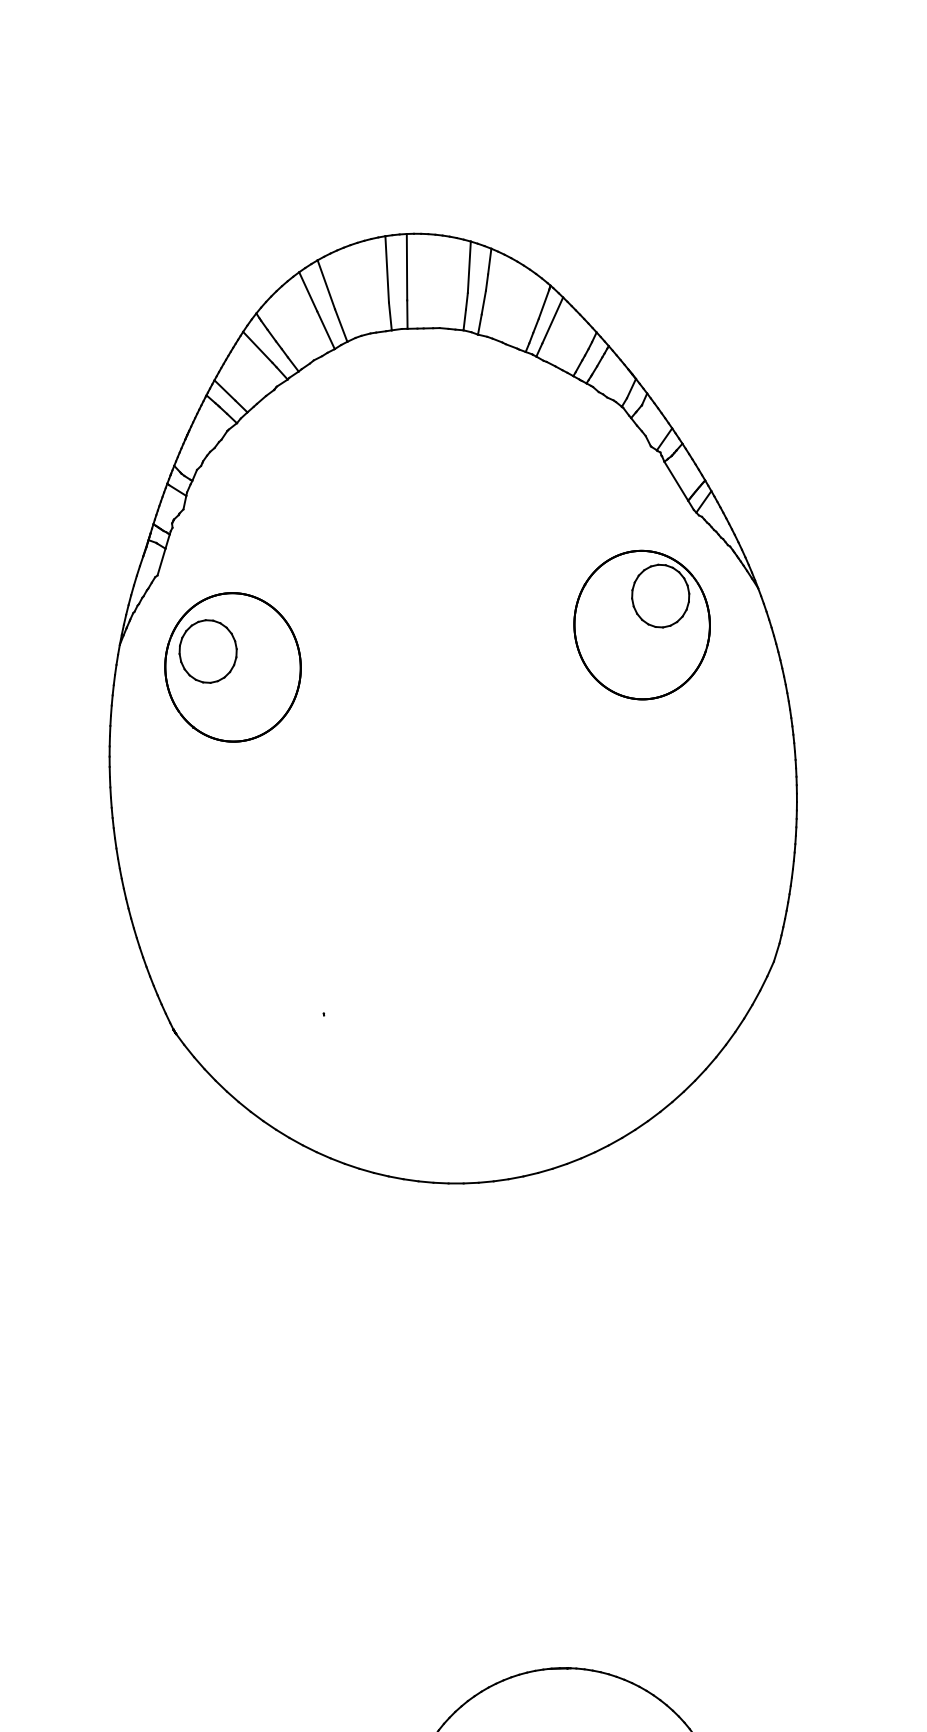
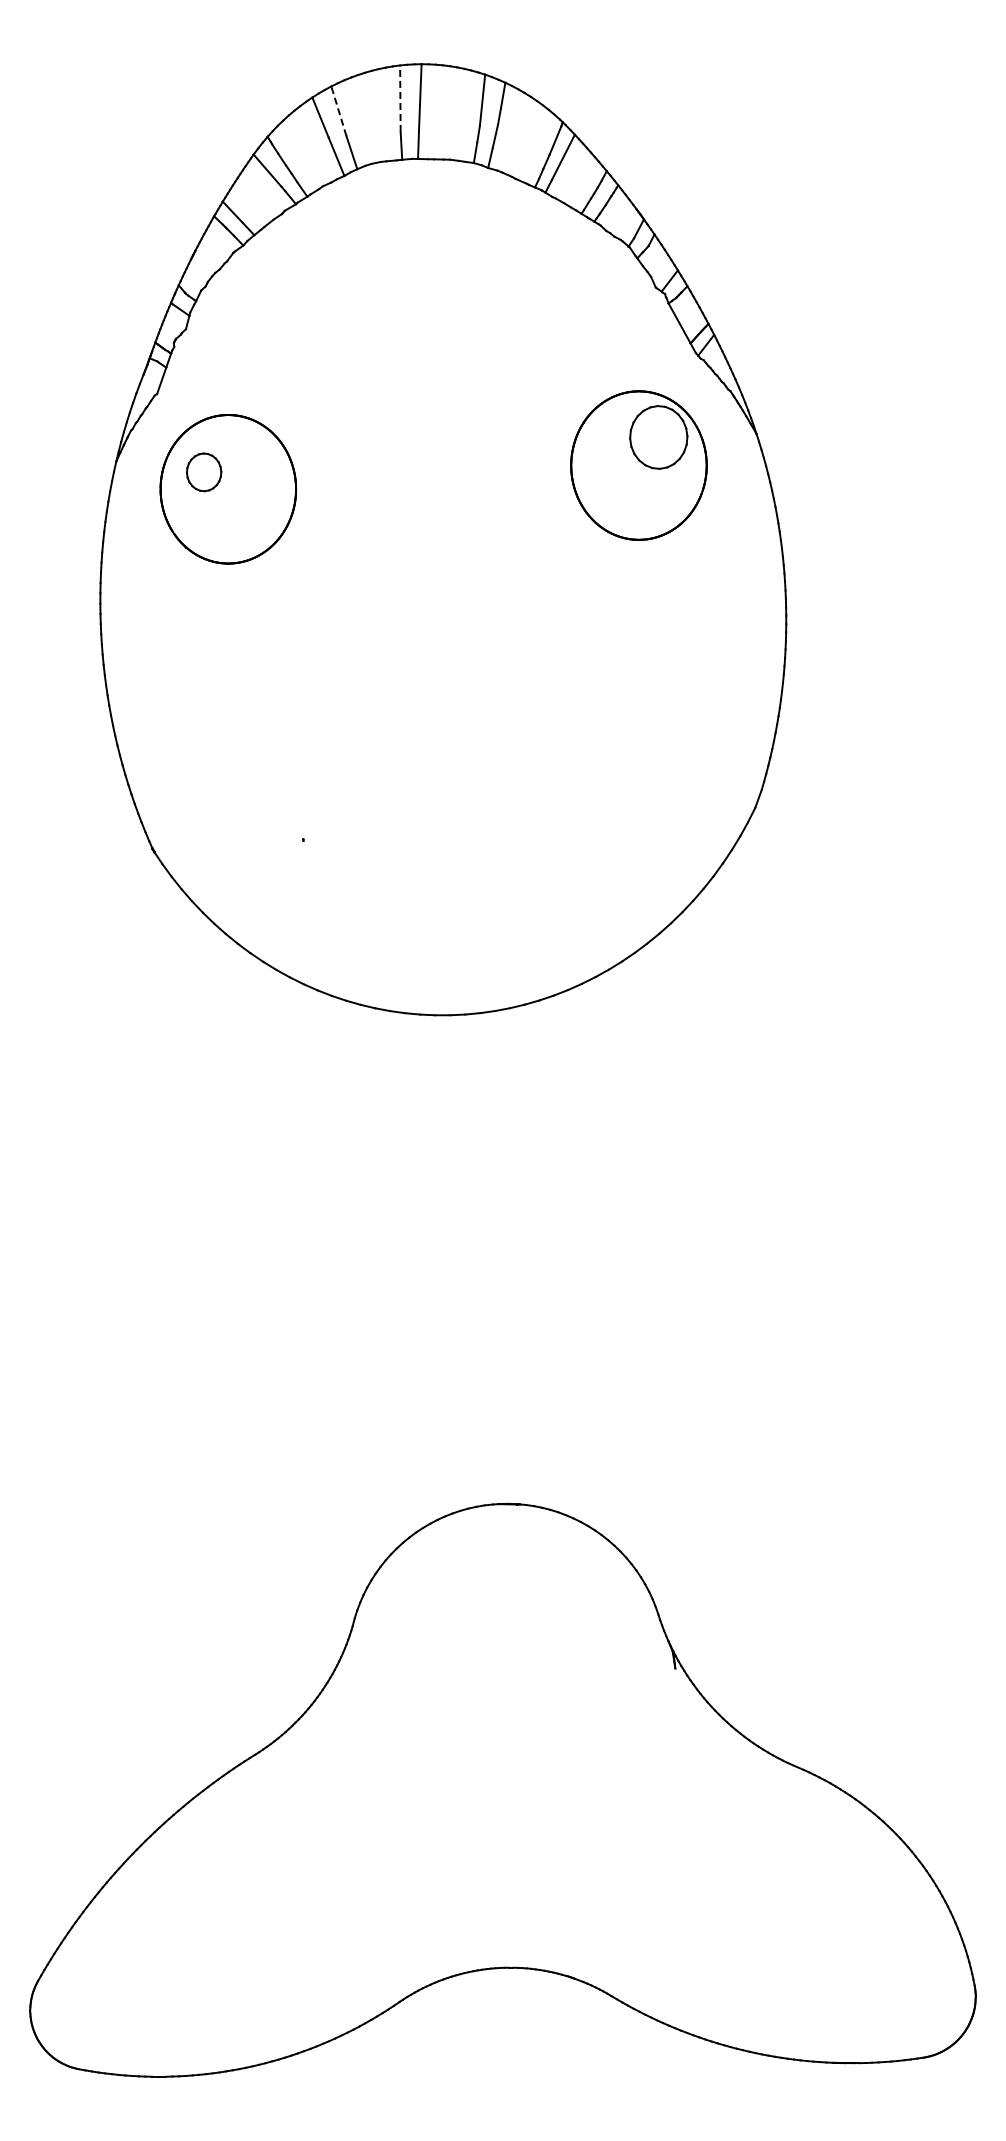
line: (387, 269) -> (400, 98), solid -> dashed
line: (325, 285) -> (338, 111), solid -> dashed
part: (207, 651) -> (203, 472), size x0.6

